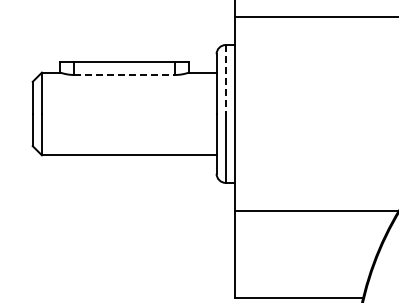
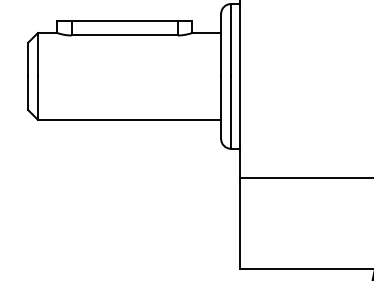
line: (124, 74) -> (124, 34), dashed -> solid
line: (225, 80) -> (230, 41), dashed -> solid

